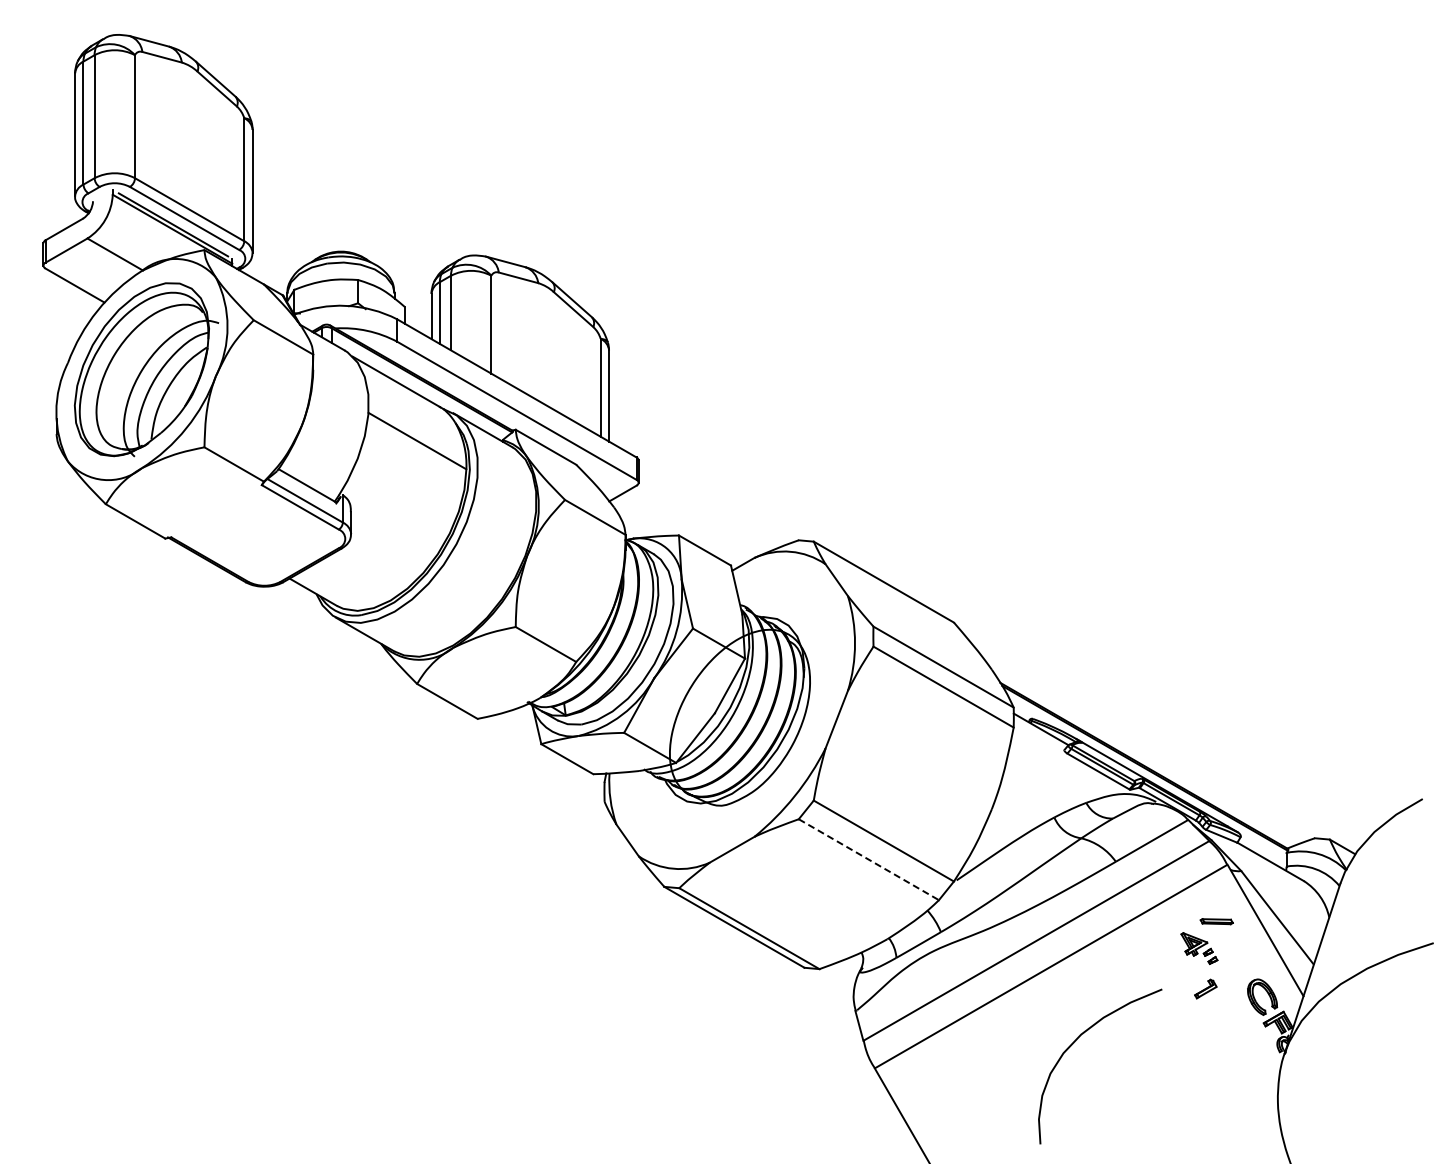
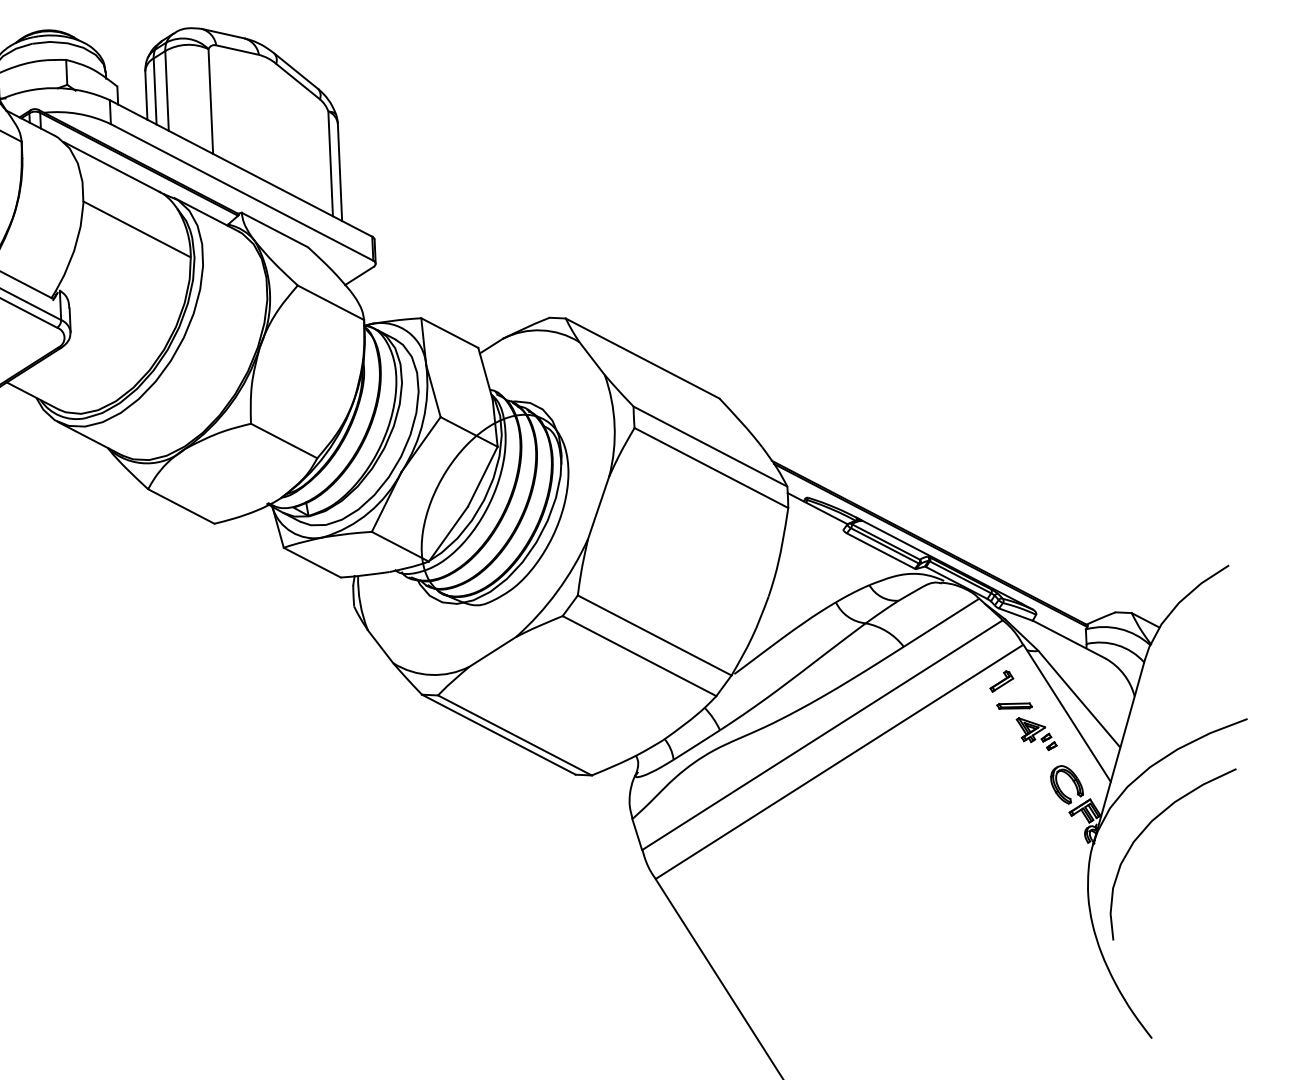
line: (868, 859) -> (639, 655), dashed -> solid
part: (1199, 948) -> (1036, 733), moved
part: (1205, 988) -> (1001, 680), moved
curve: (1075, 1042) -> (1146, 829), moved

